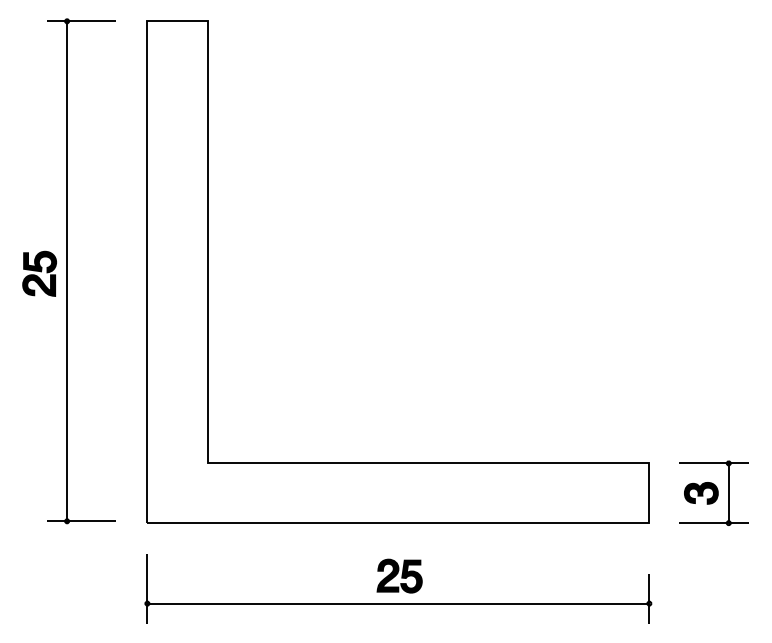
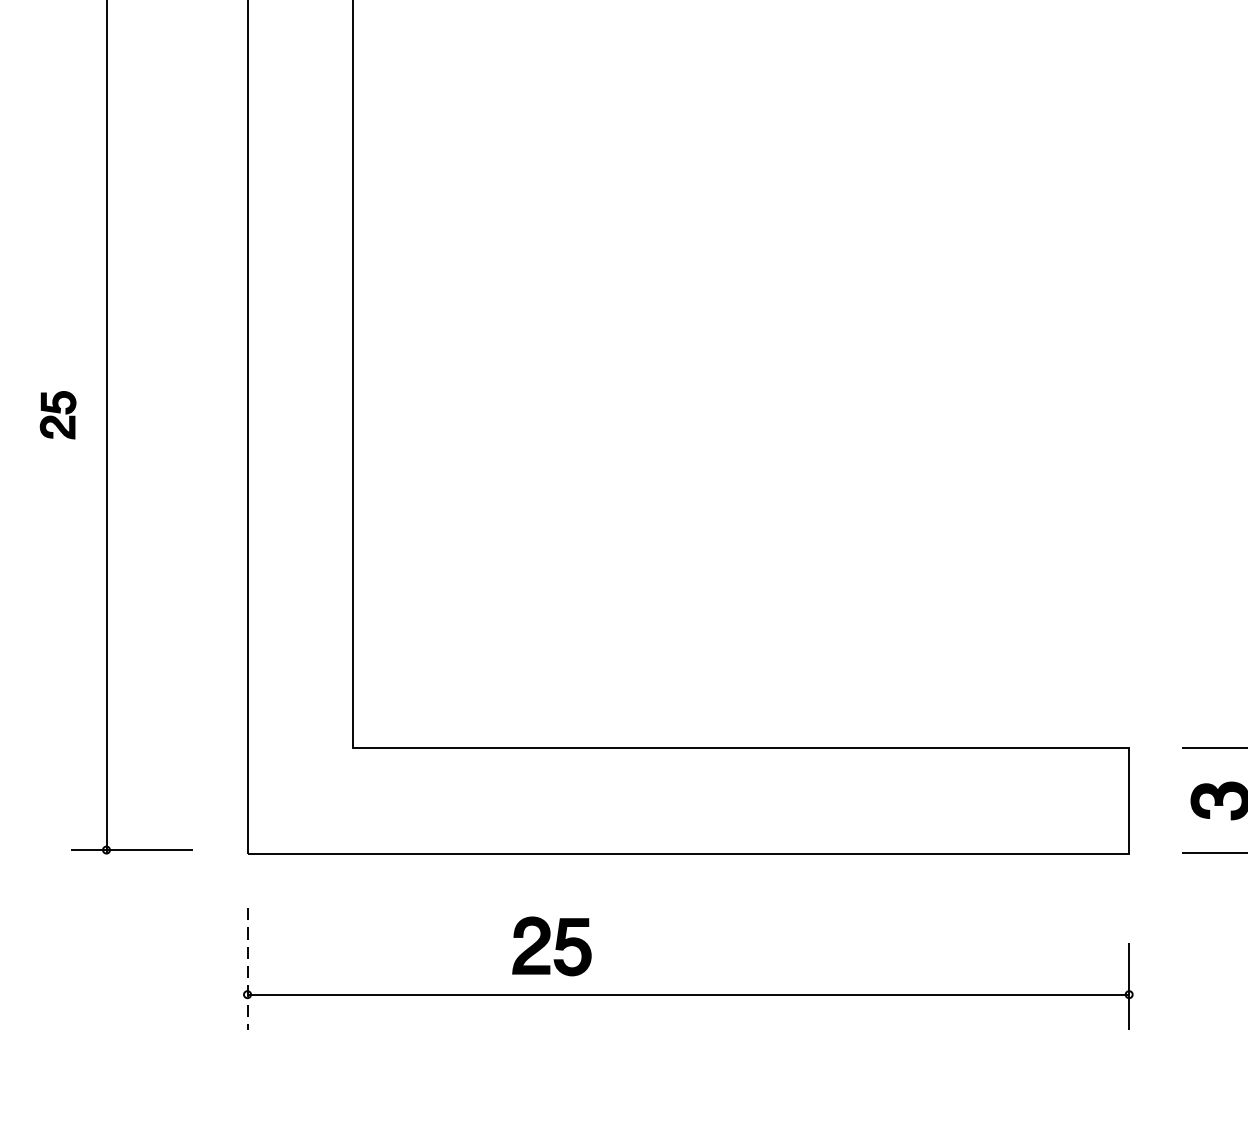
part: (39, 273) -> (58, 414), size x0.6
part: (399, 575) -> (551, 945), moved
line: (147, 588) -> (247, 968), solid -> dashed

